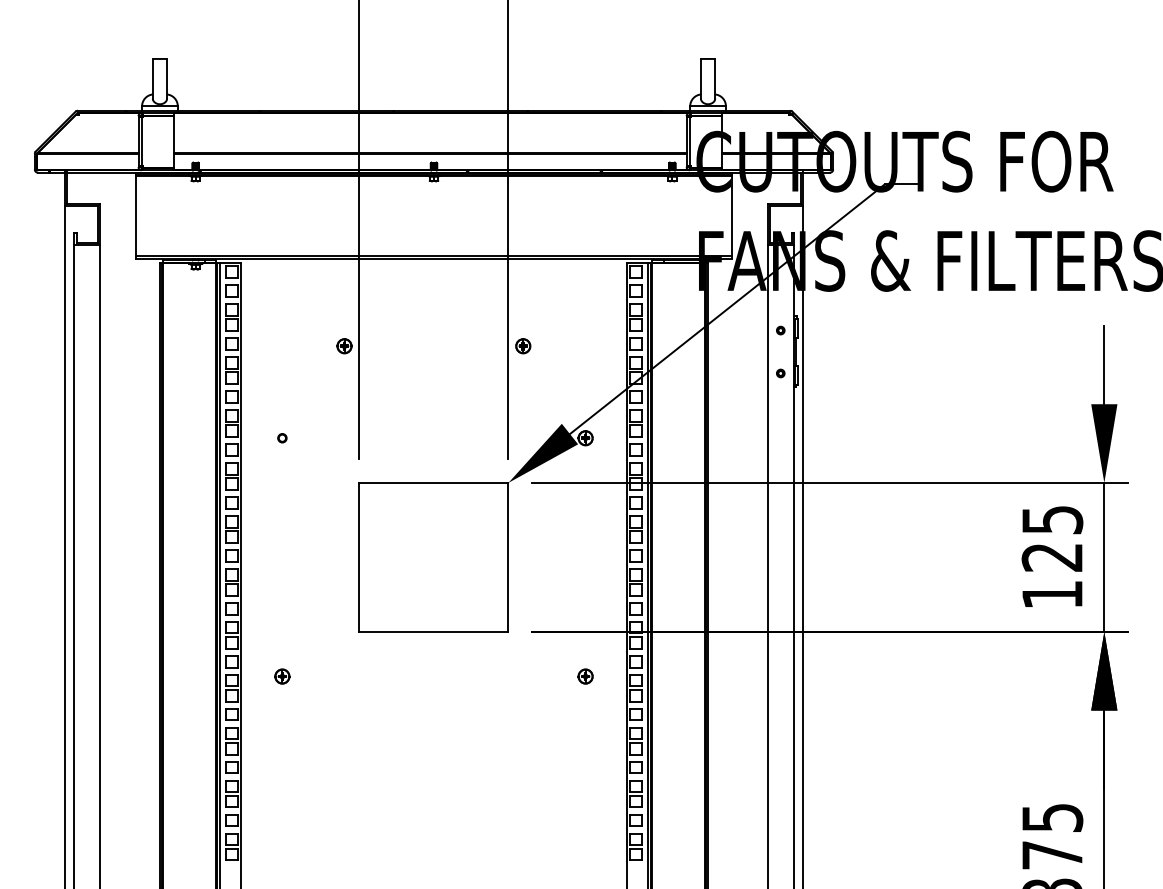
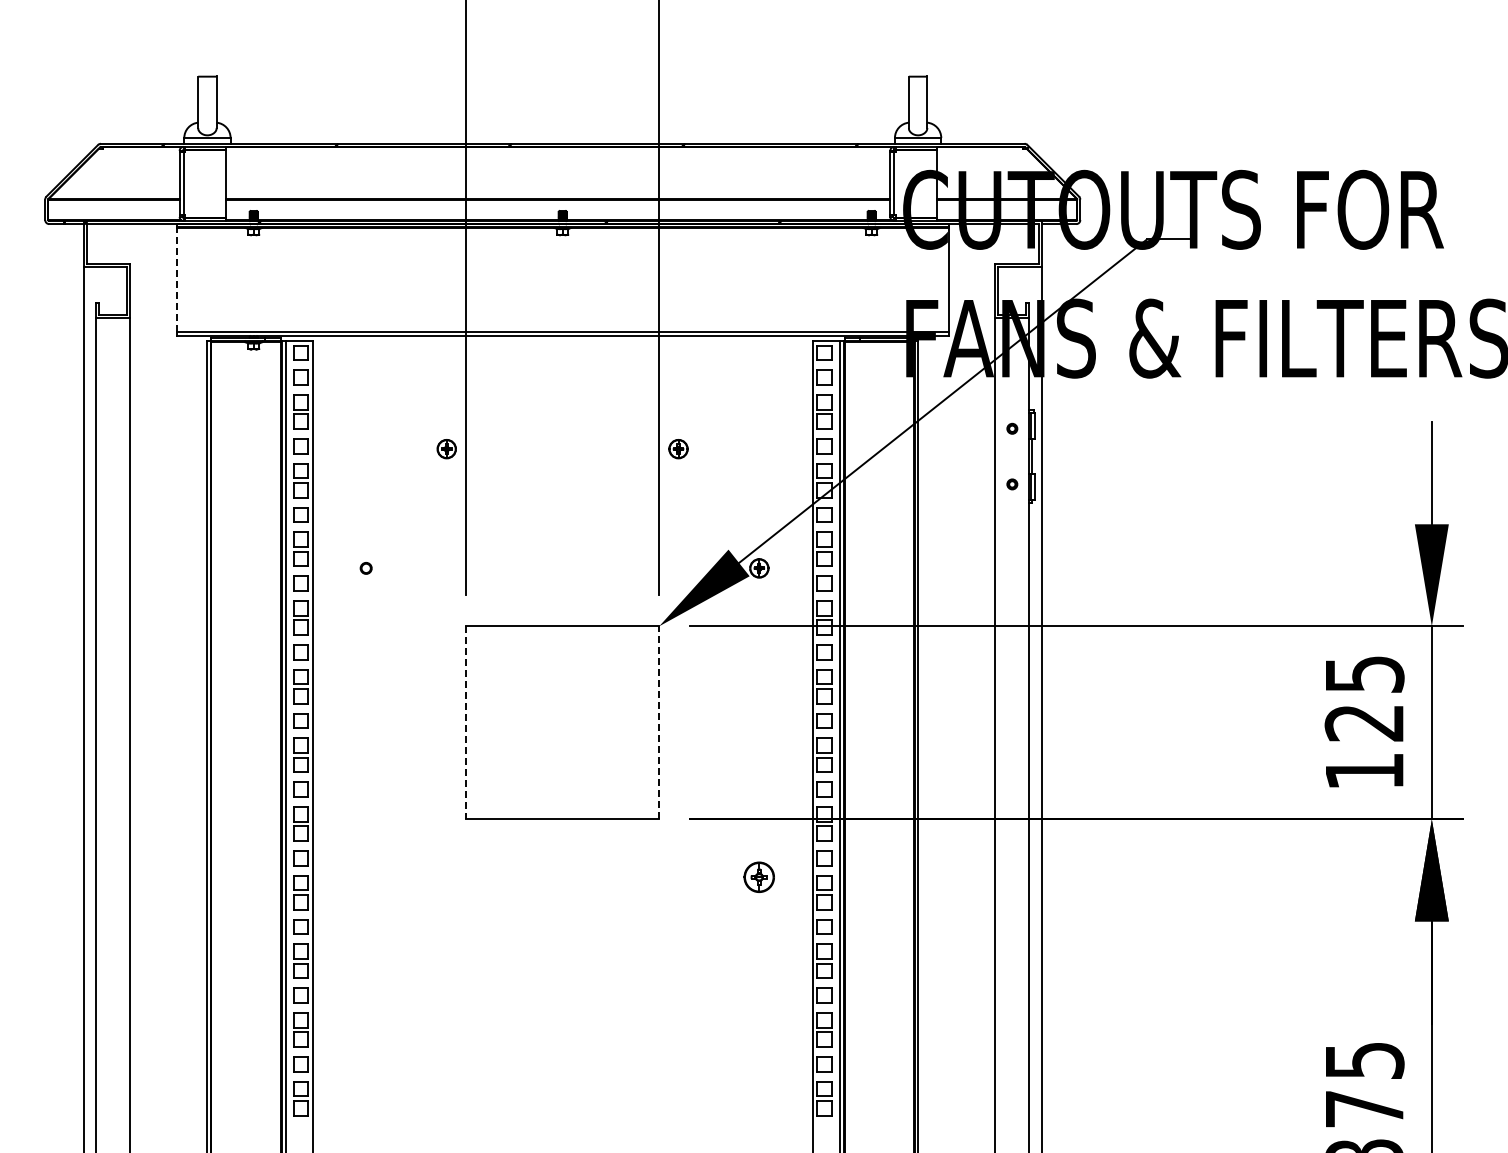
line: (136, 216) -> (176, 280), solid -> dashed
line: (359, 557) -> (466, 722), solid -> dashed
line: (508, 557) -> (659, 722), solid -> dashed
part: (282, 676) -> (366, 877), removed
part: (585, 676) -> (759, 877), size x1.6

